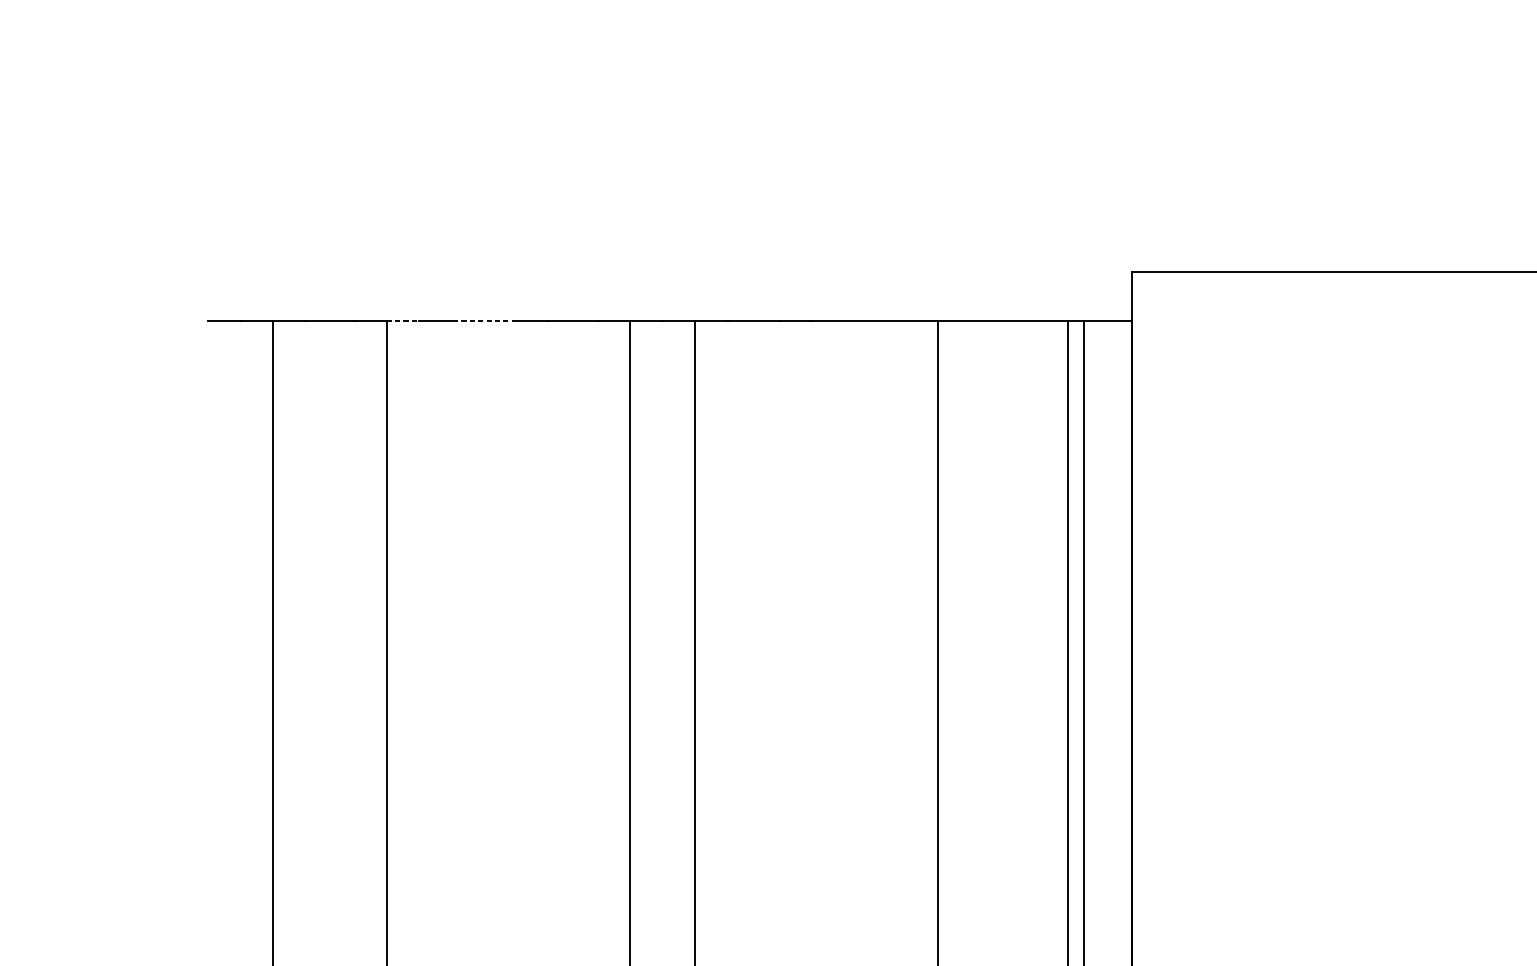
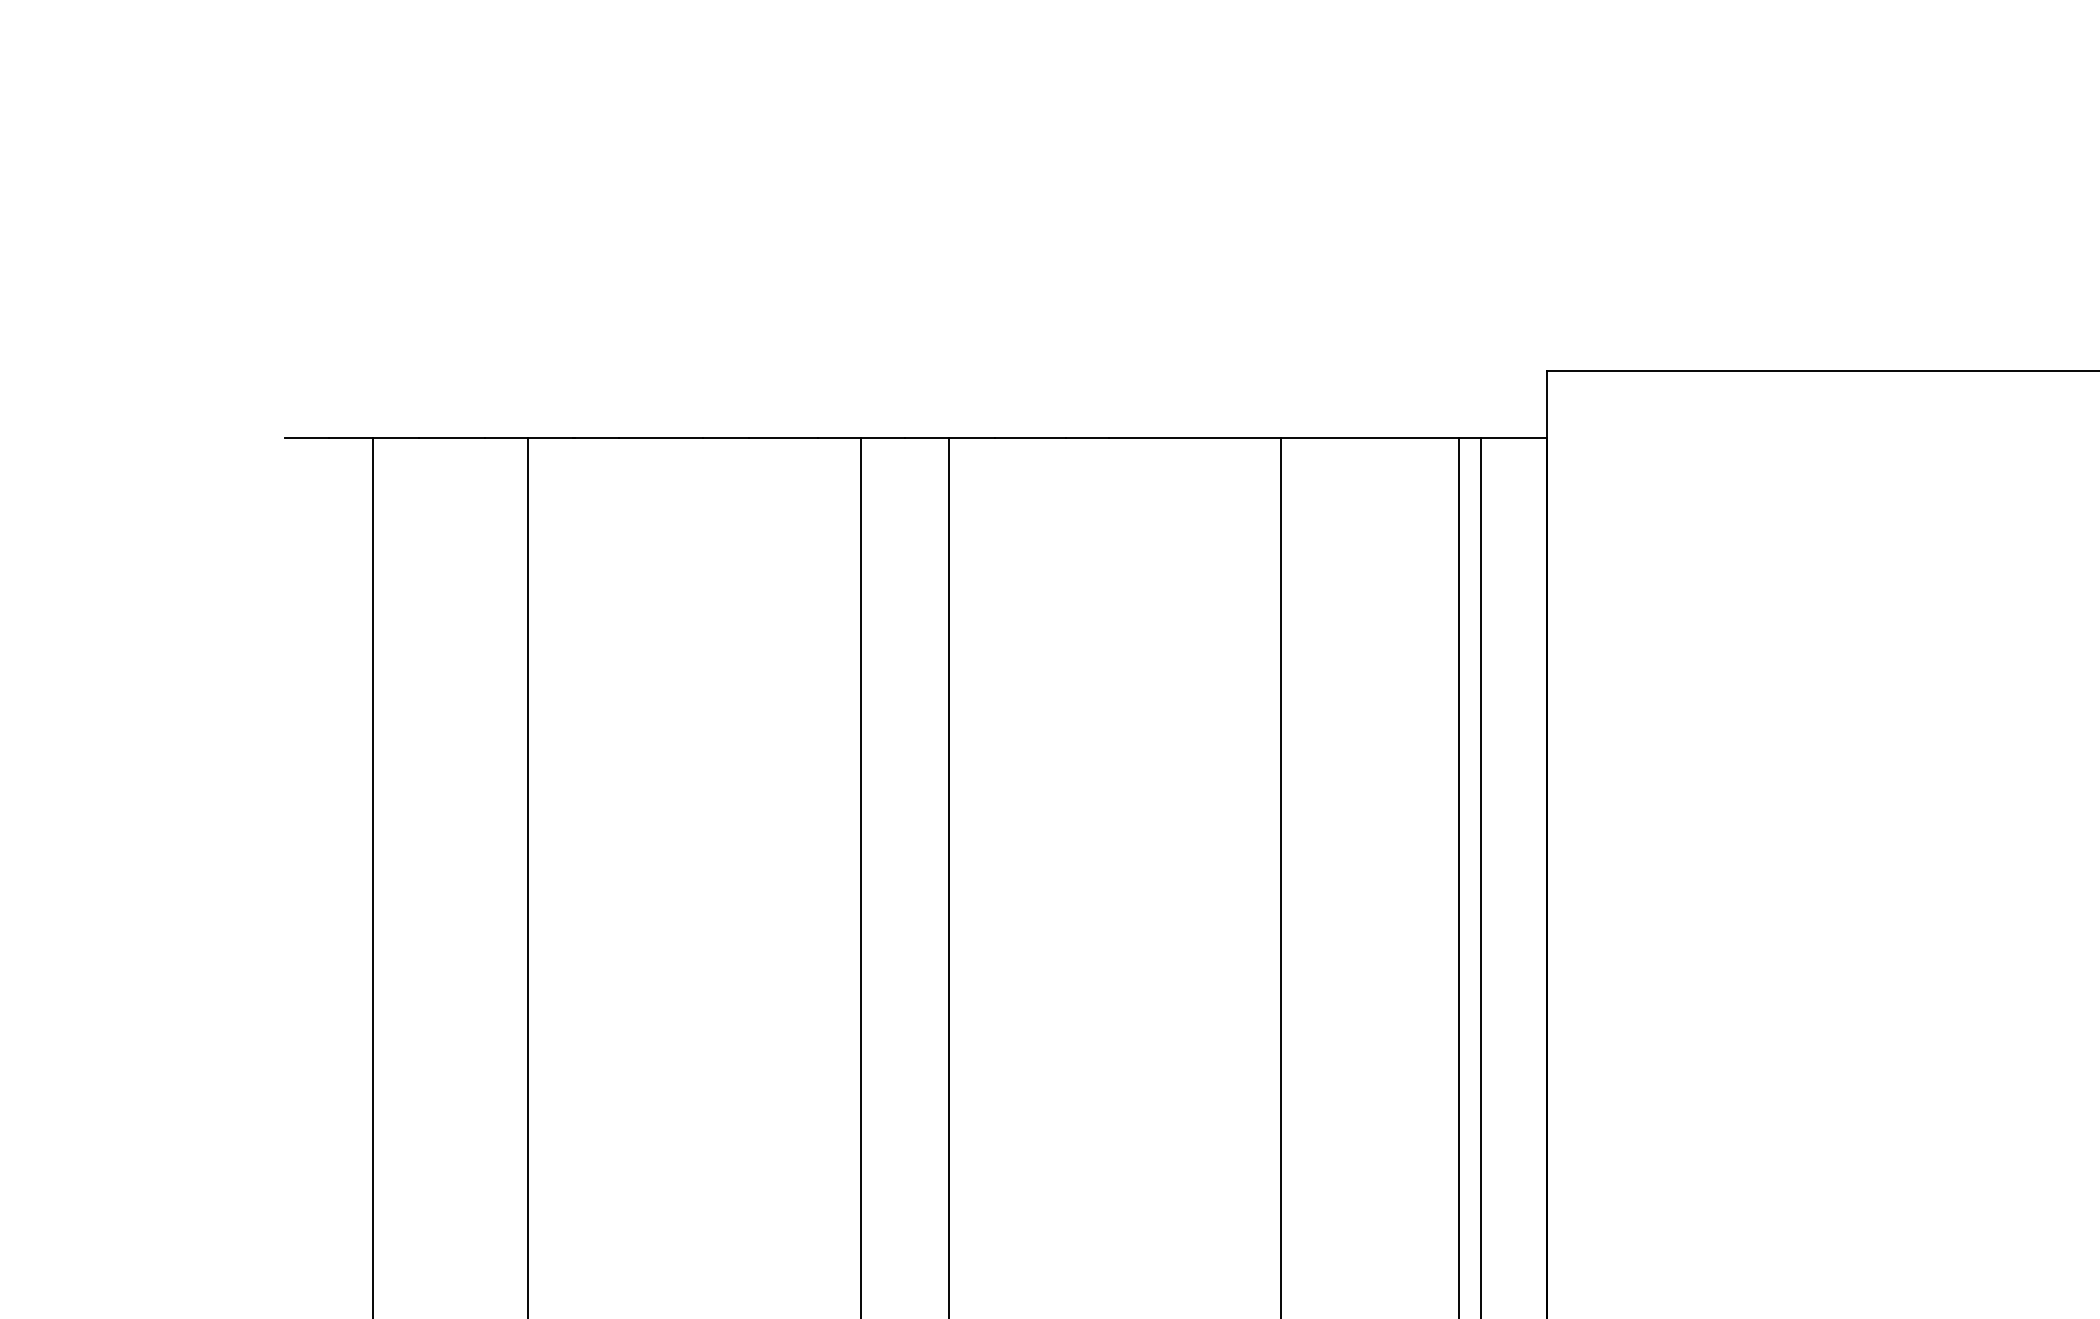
line: (403, 320) -> (551, 437), dashed -> solid
line: (484, 320) -> (661, 437), dashed -> solid

